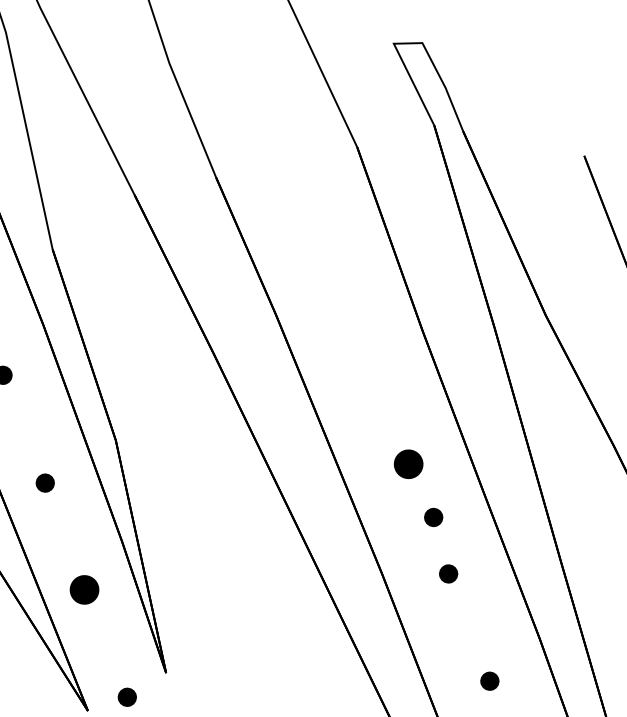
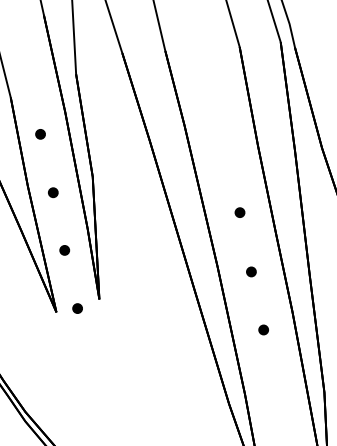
part: (407, 463) -> (239, 212), size x0.62
part: (433, 516) -> (248, 241), removed
part: (84, 590) -> (64, 250), size x0.62

